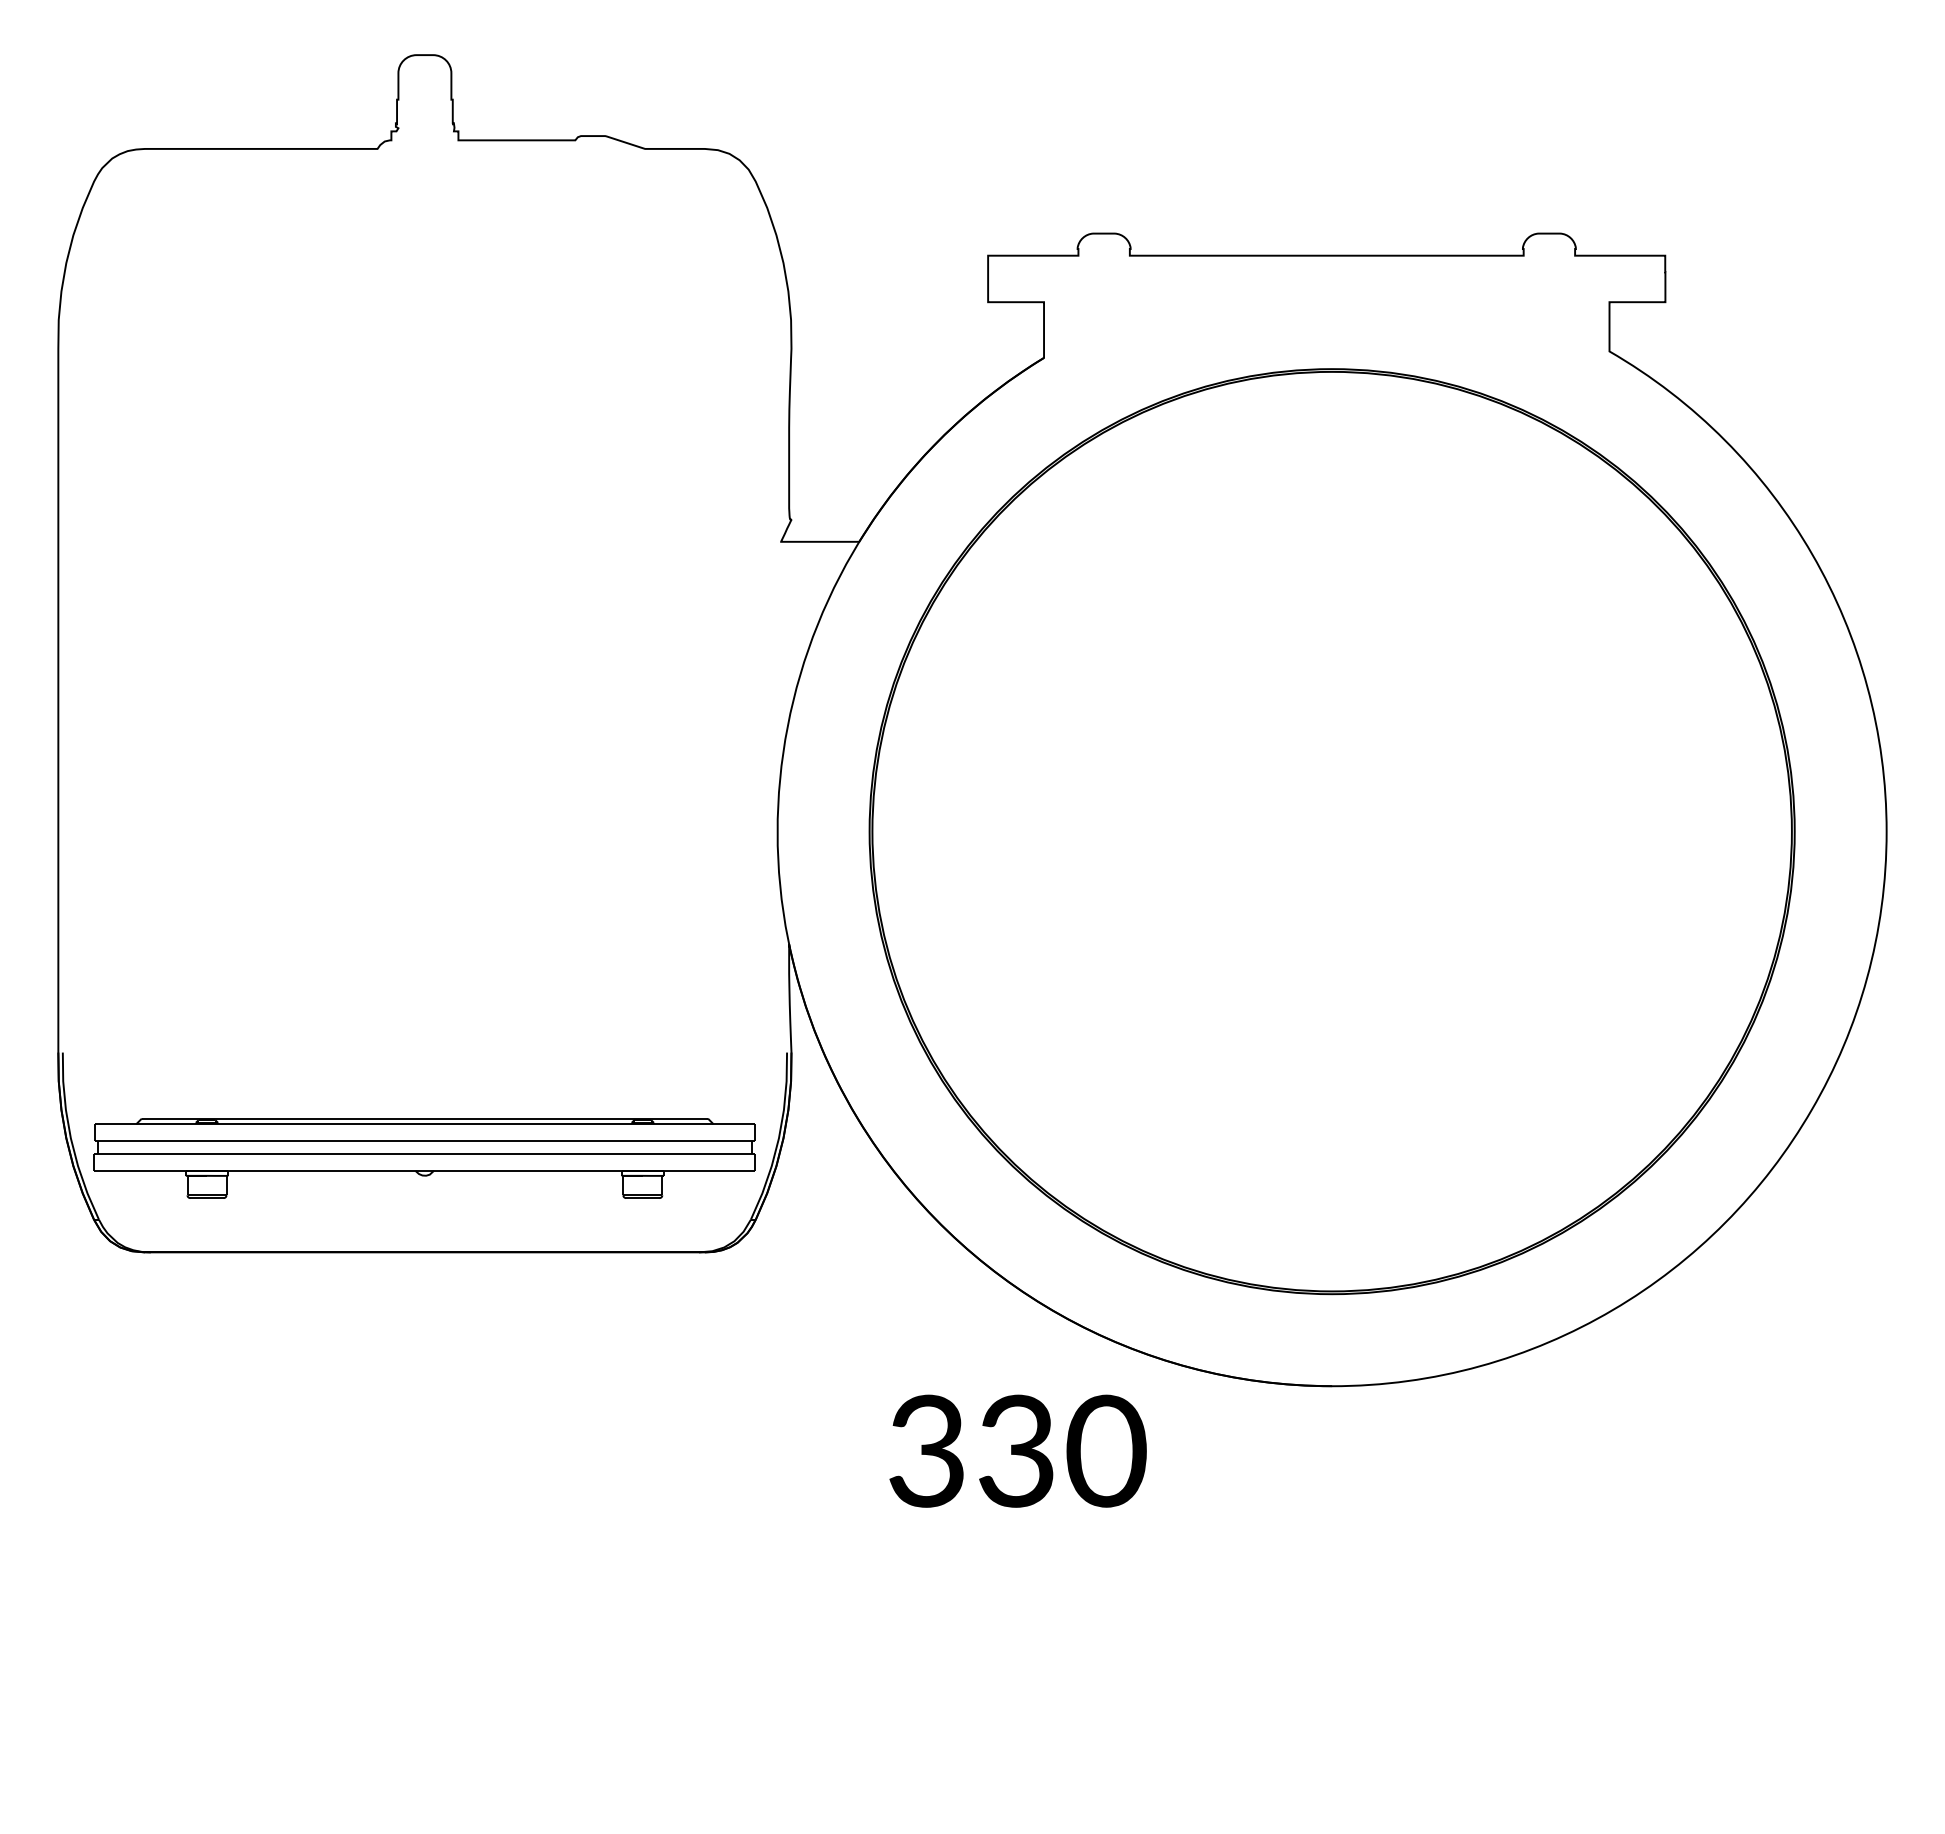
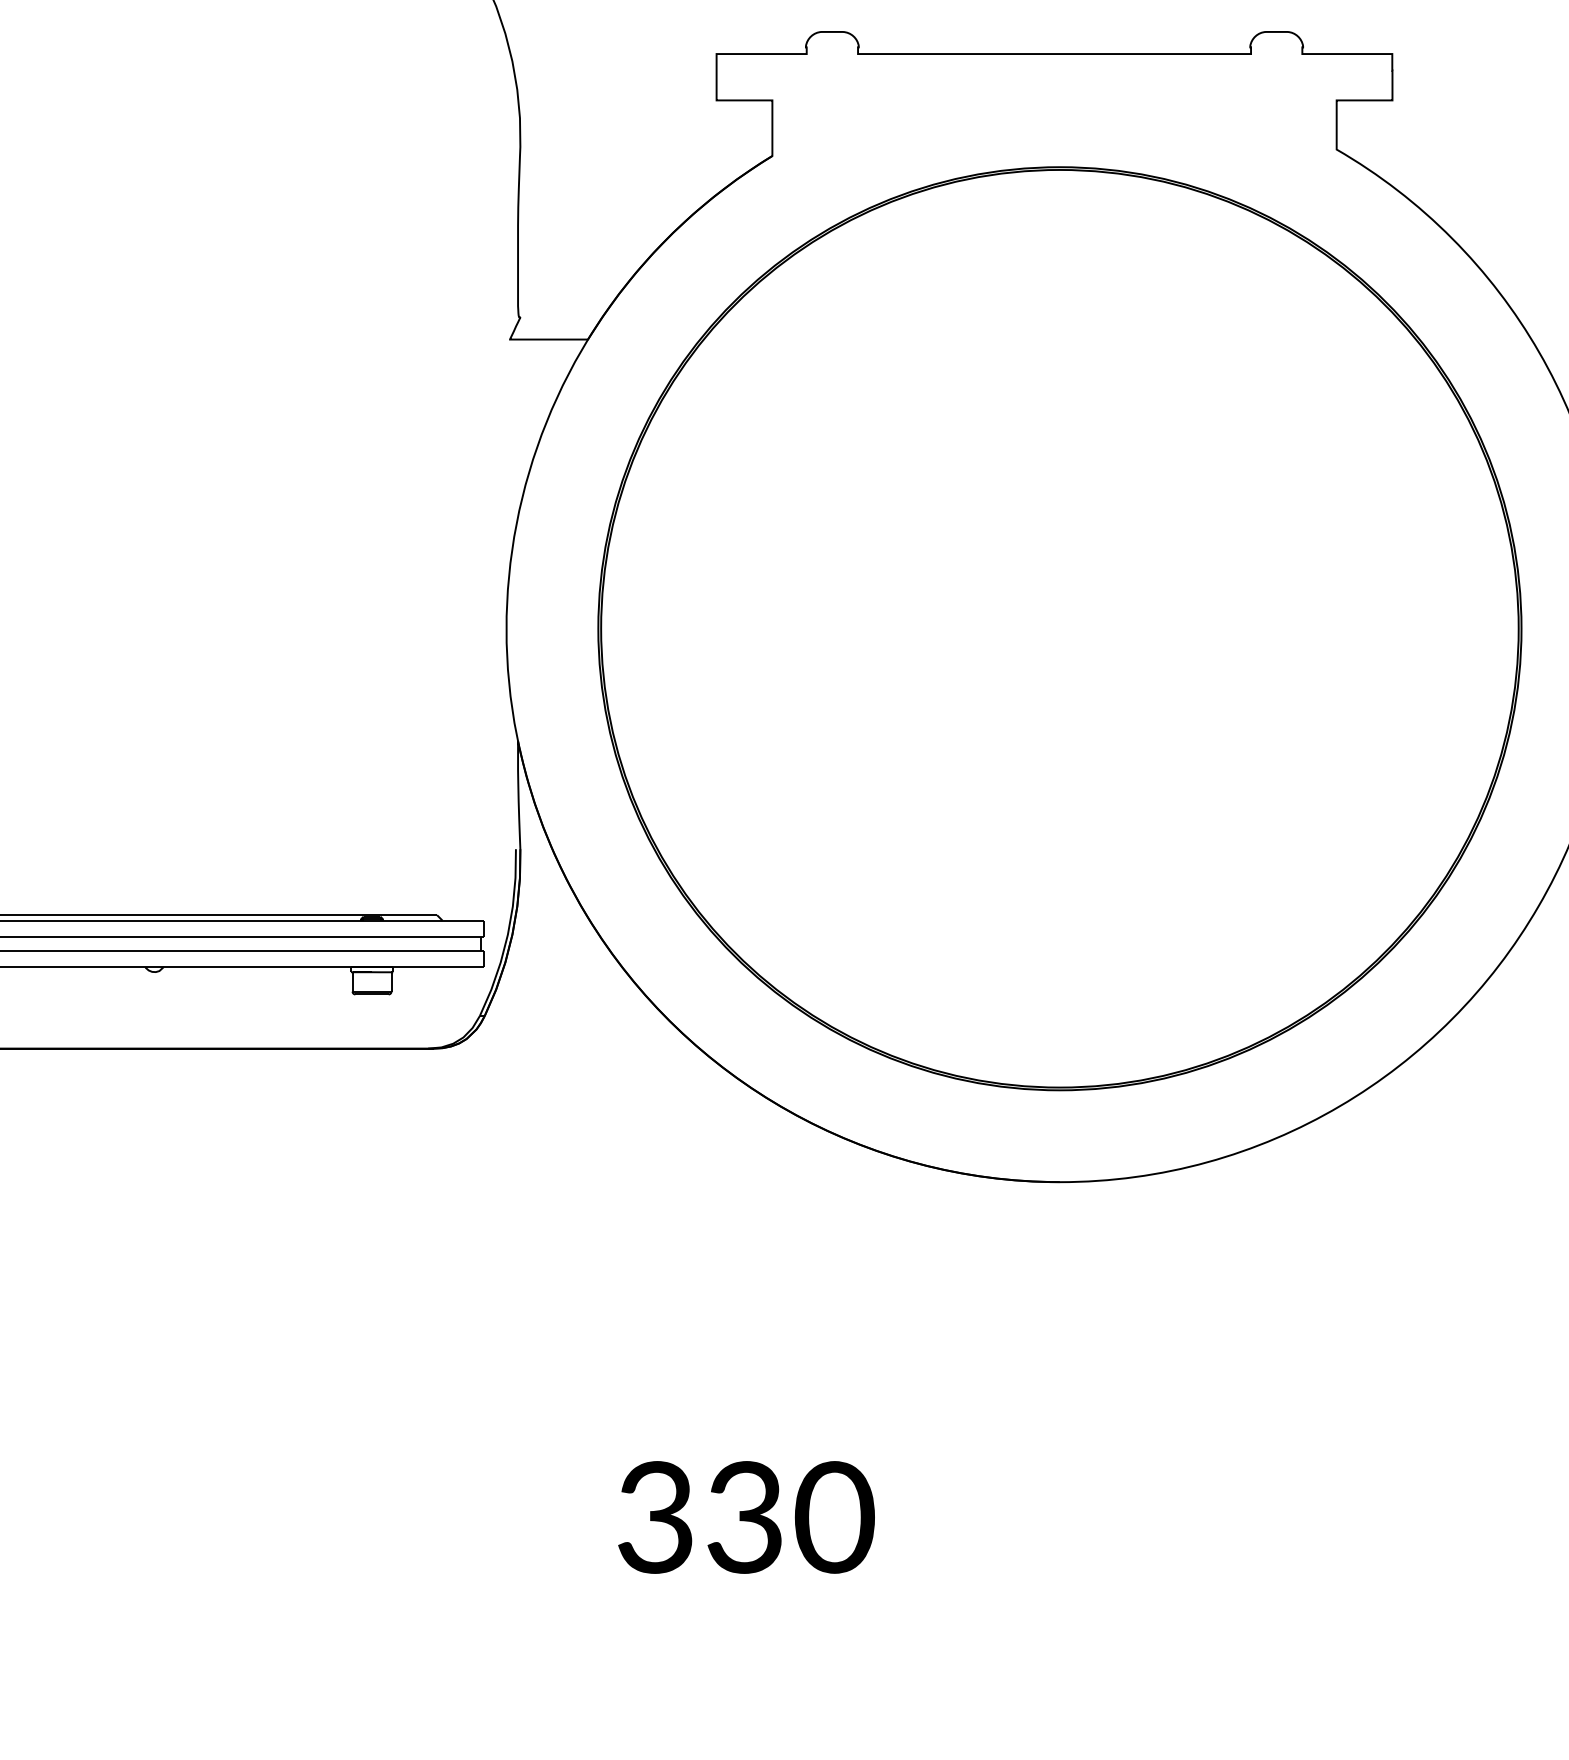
text: (1017, 1450) -> (745, 1516), moved

